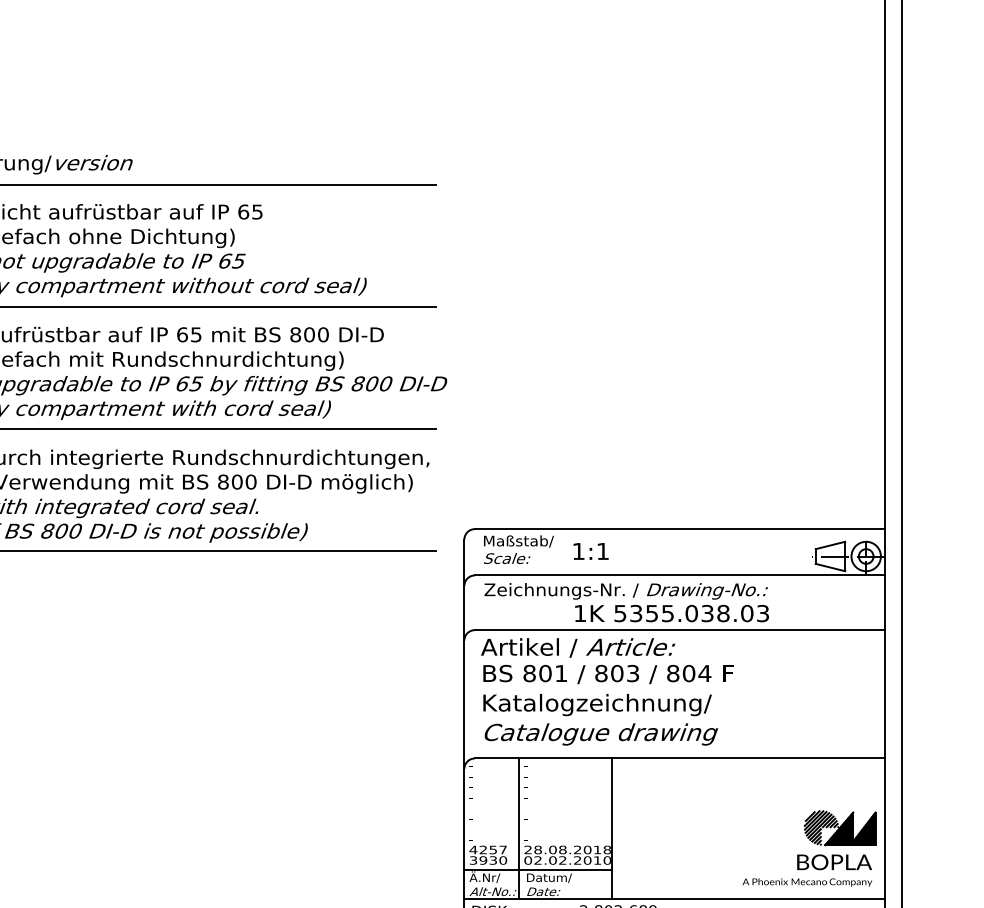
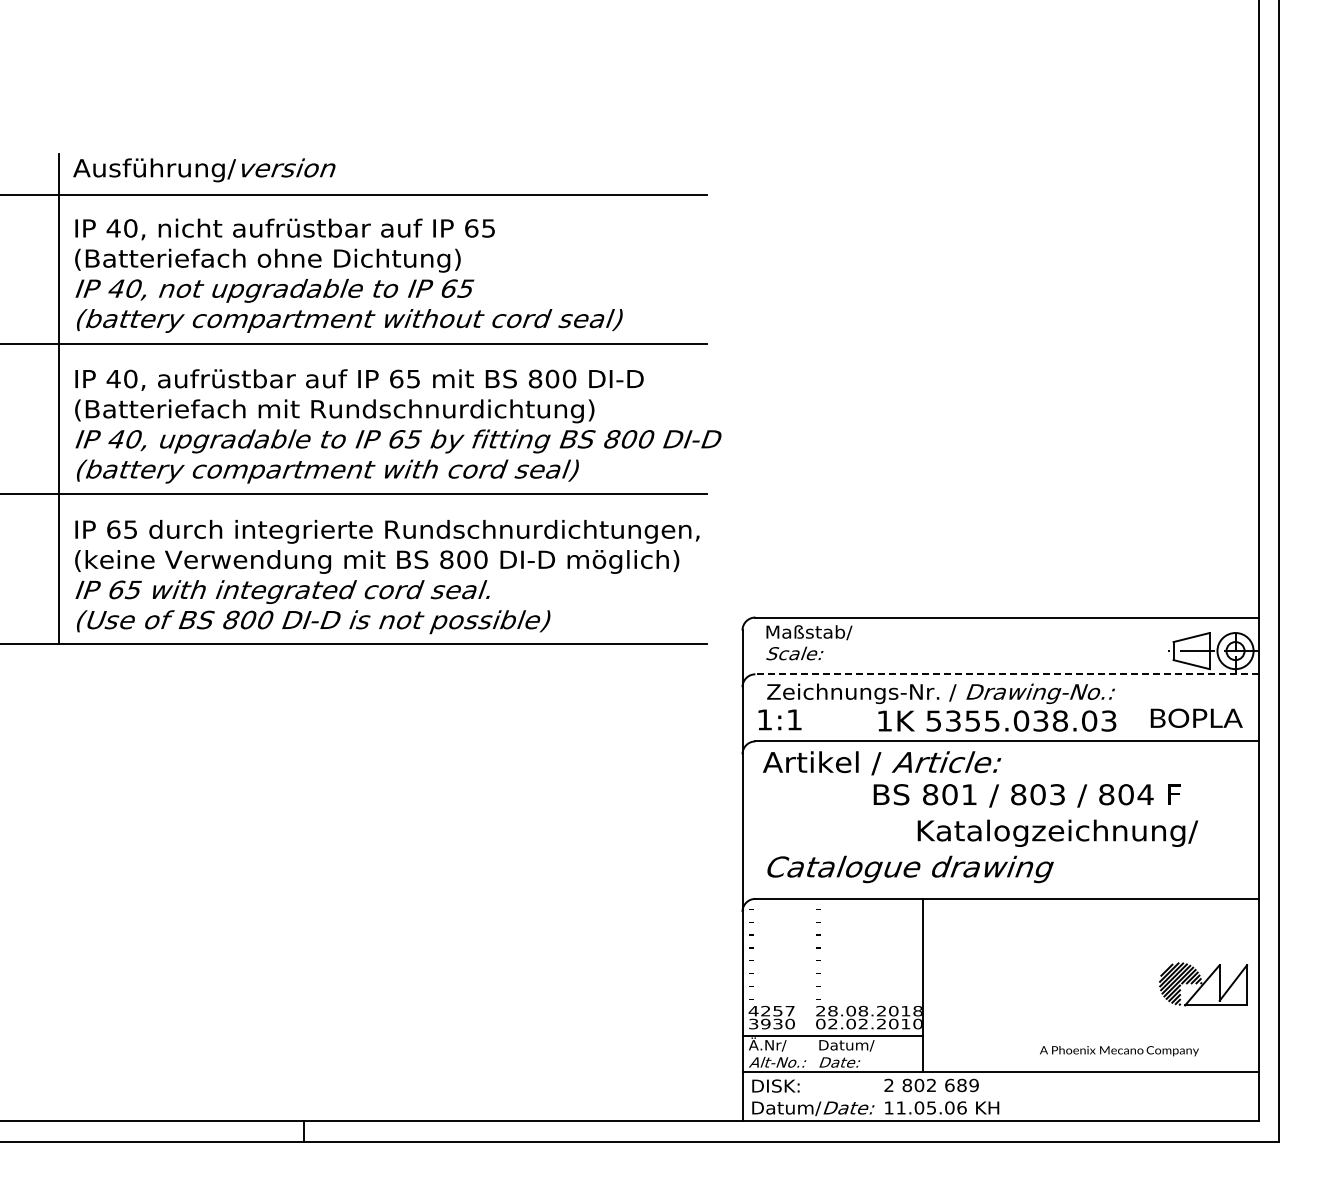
text: (590, 551) -> (779, 719), moved
line: (680, 575) -> (1007, 674), solid -> dashed
text: (607, 674) -> (1026, 795), moved
text: (597, 704) -> (1057, 832), moved
line: (518, 828) -> (809, 984), removed
hatch: (850, 829) -> (1216, 985), removed
text: (834, 861) -> (1196, 717), moved
text: (807, 882) -> (1119, 1051), moved

